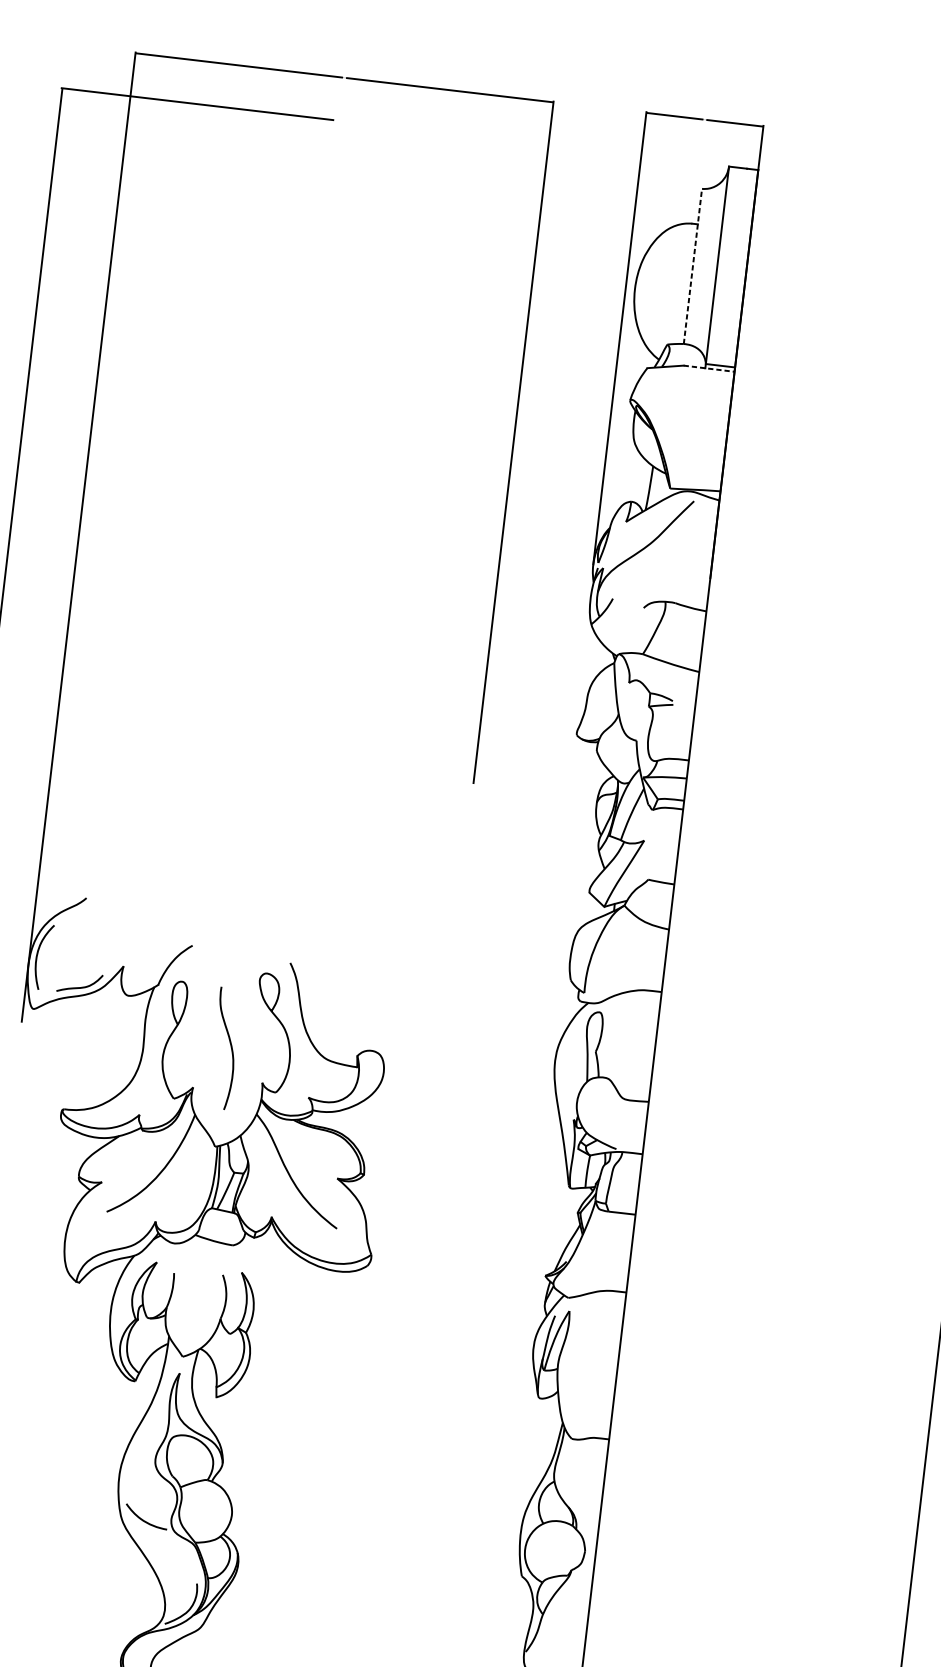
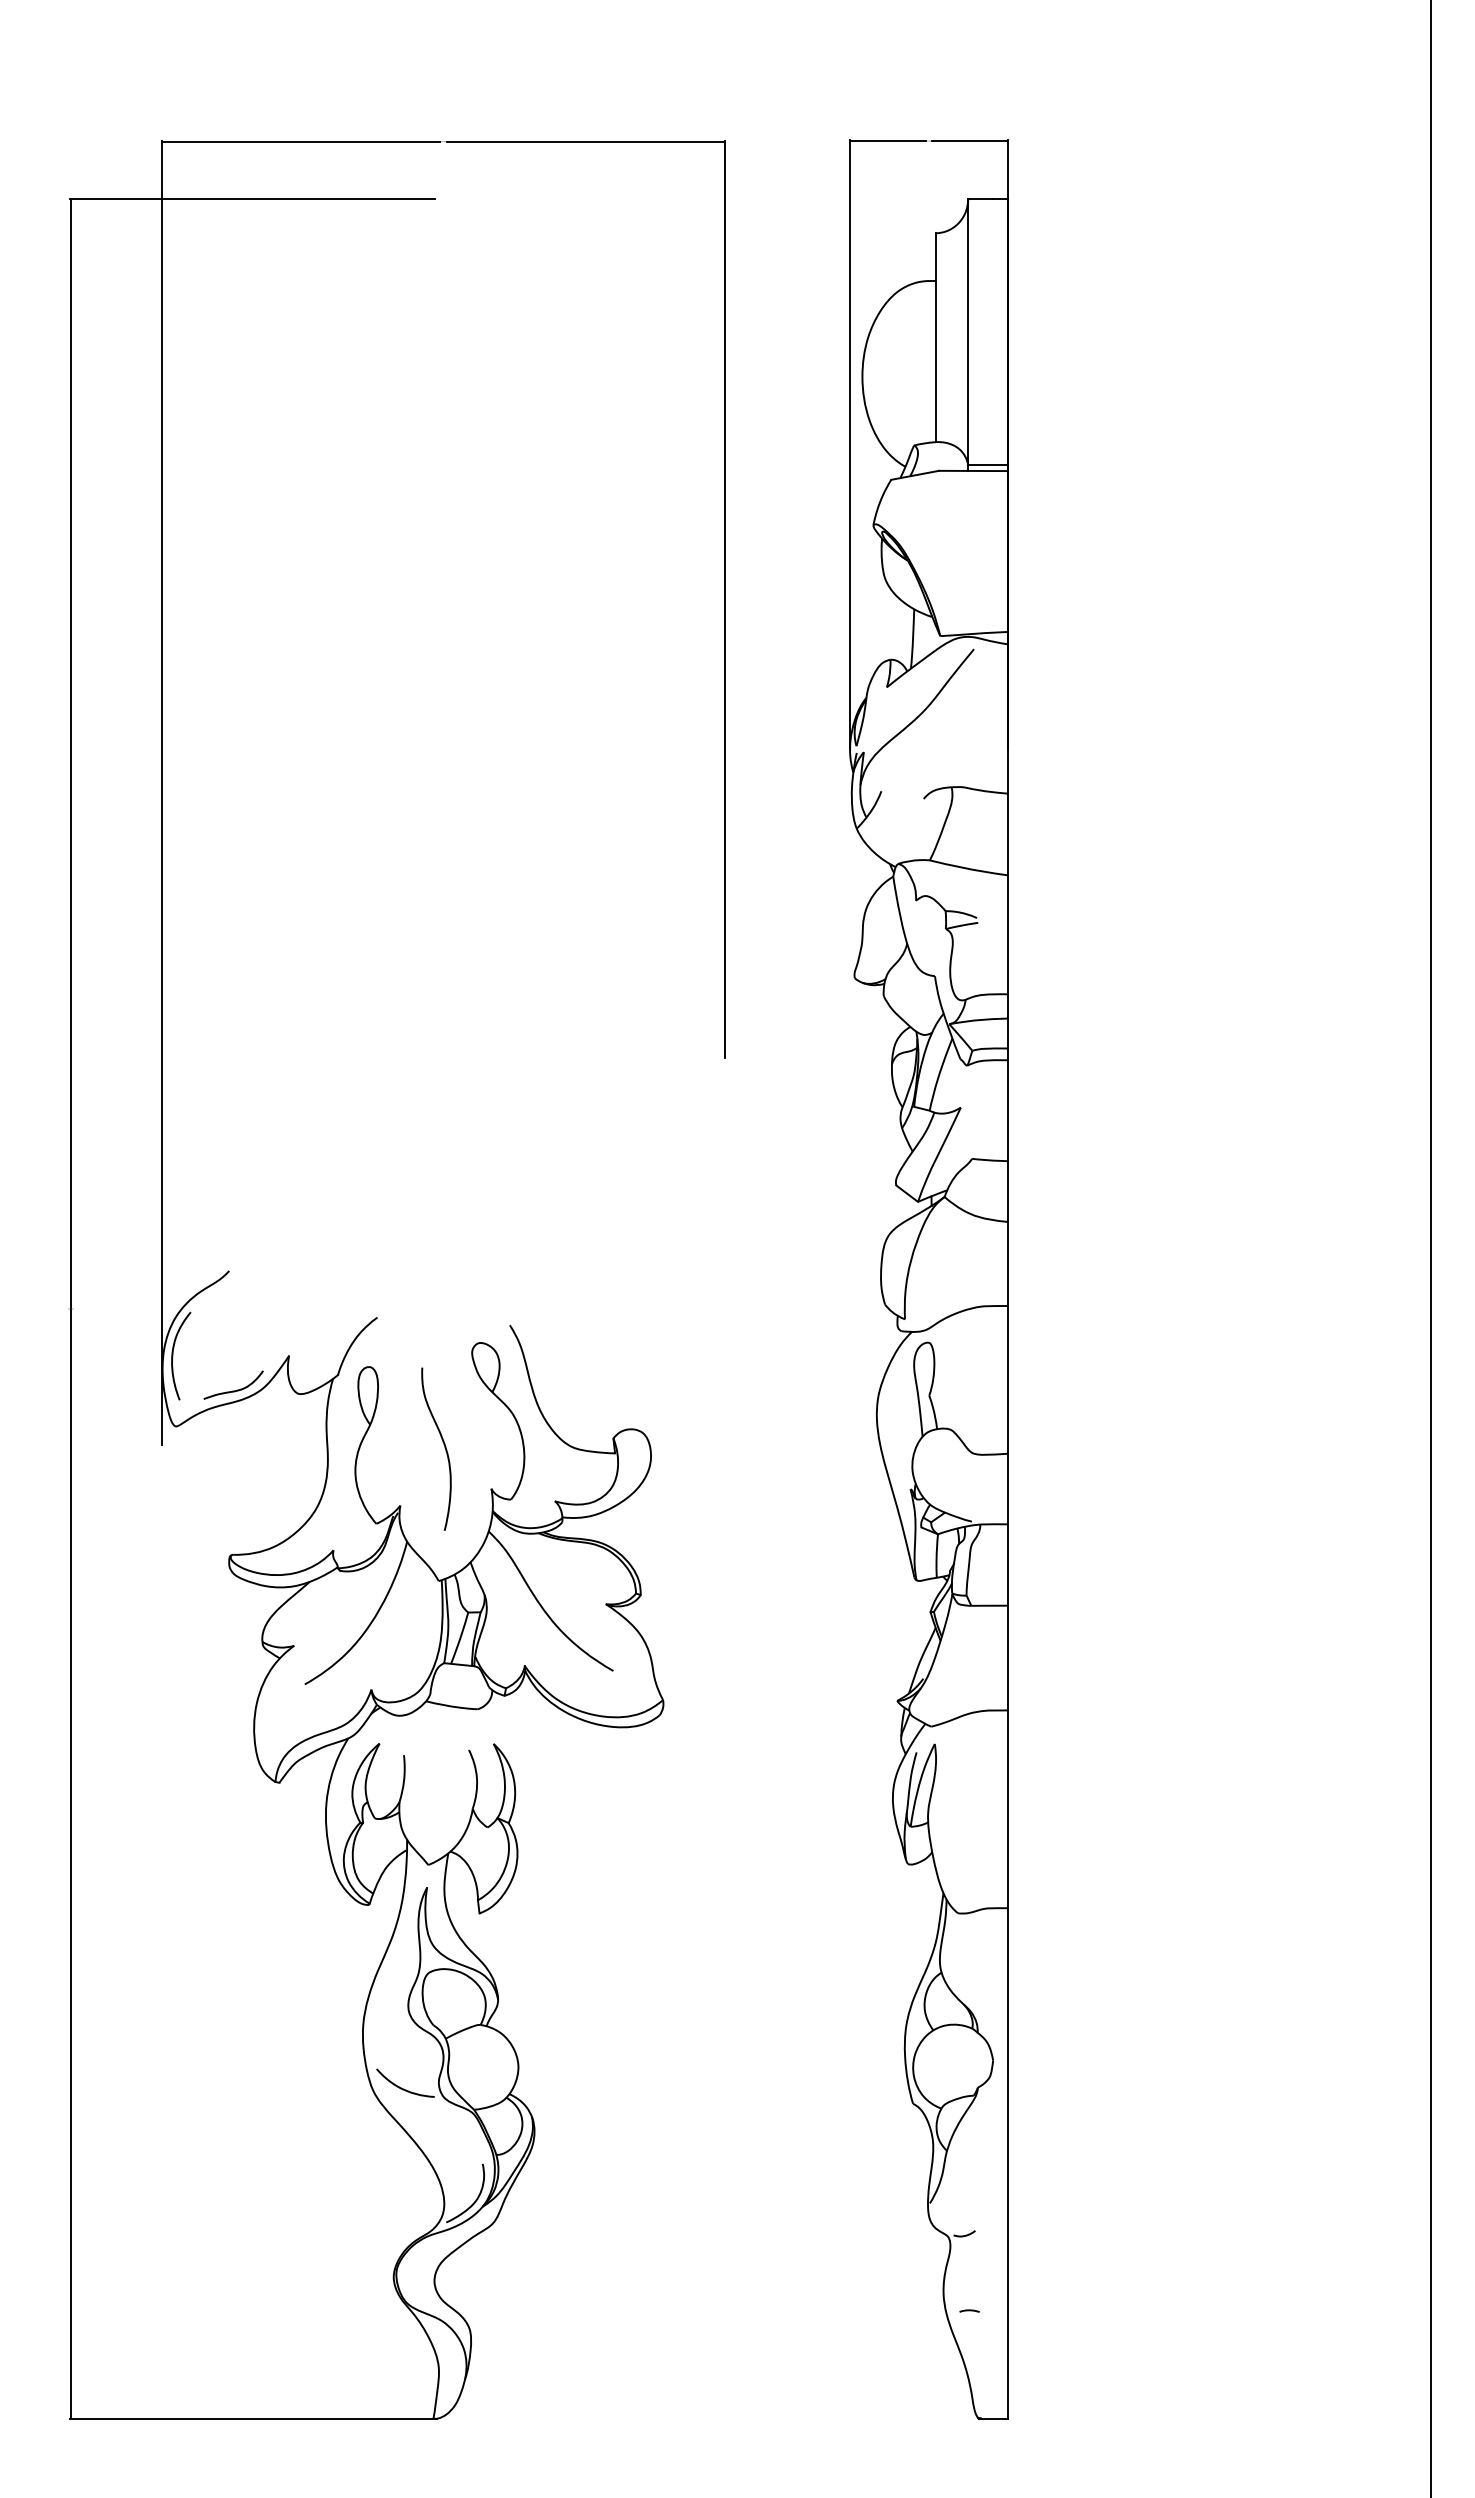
line: (692, 266) -> (935, 337), dashed -> solid
line: (709, 368) -> (973, 470), dashed -> solid

